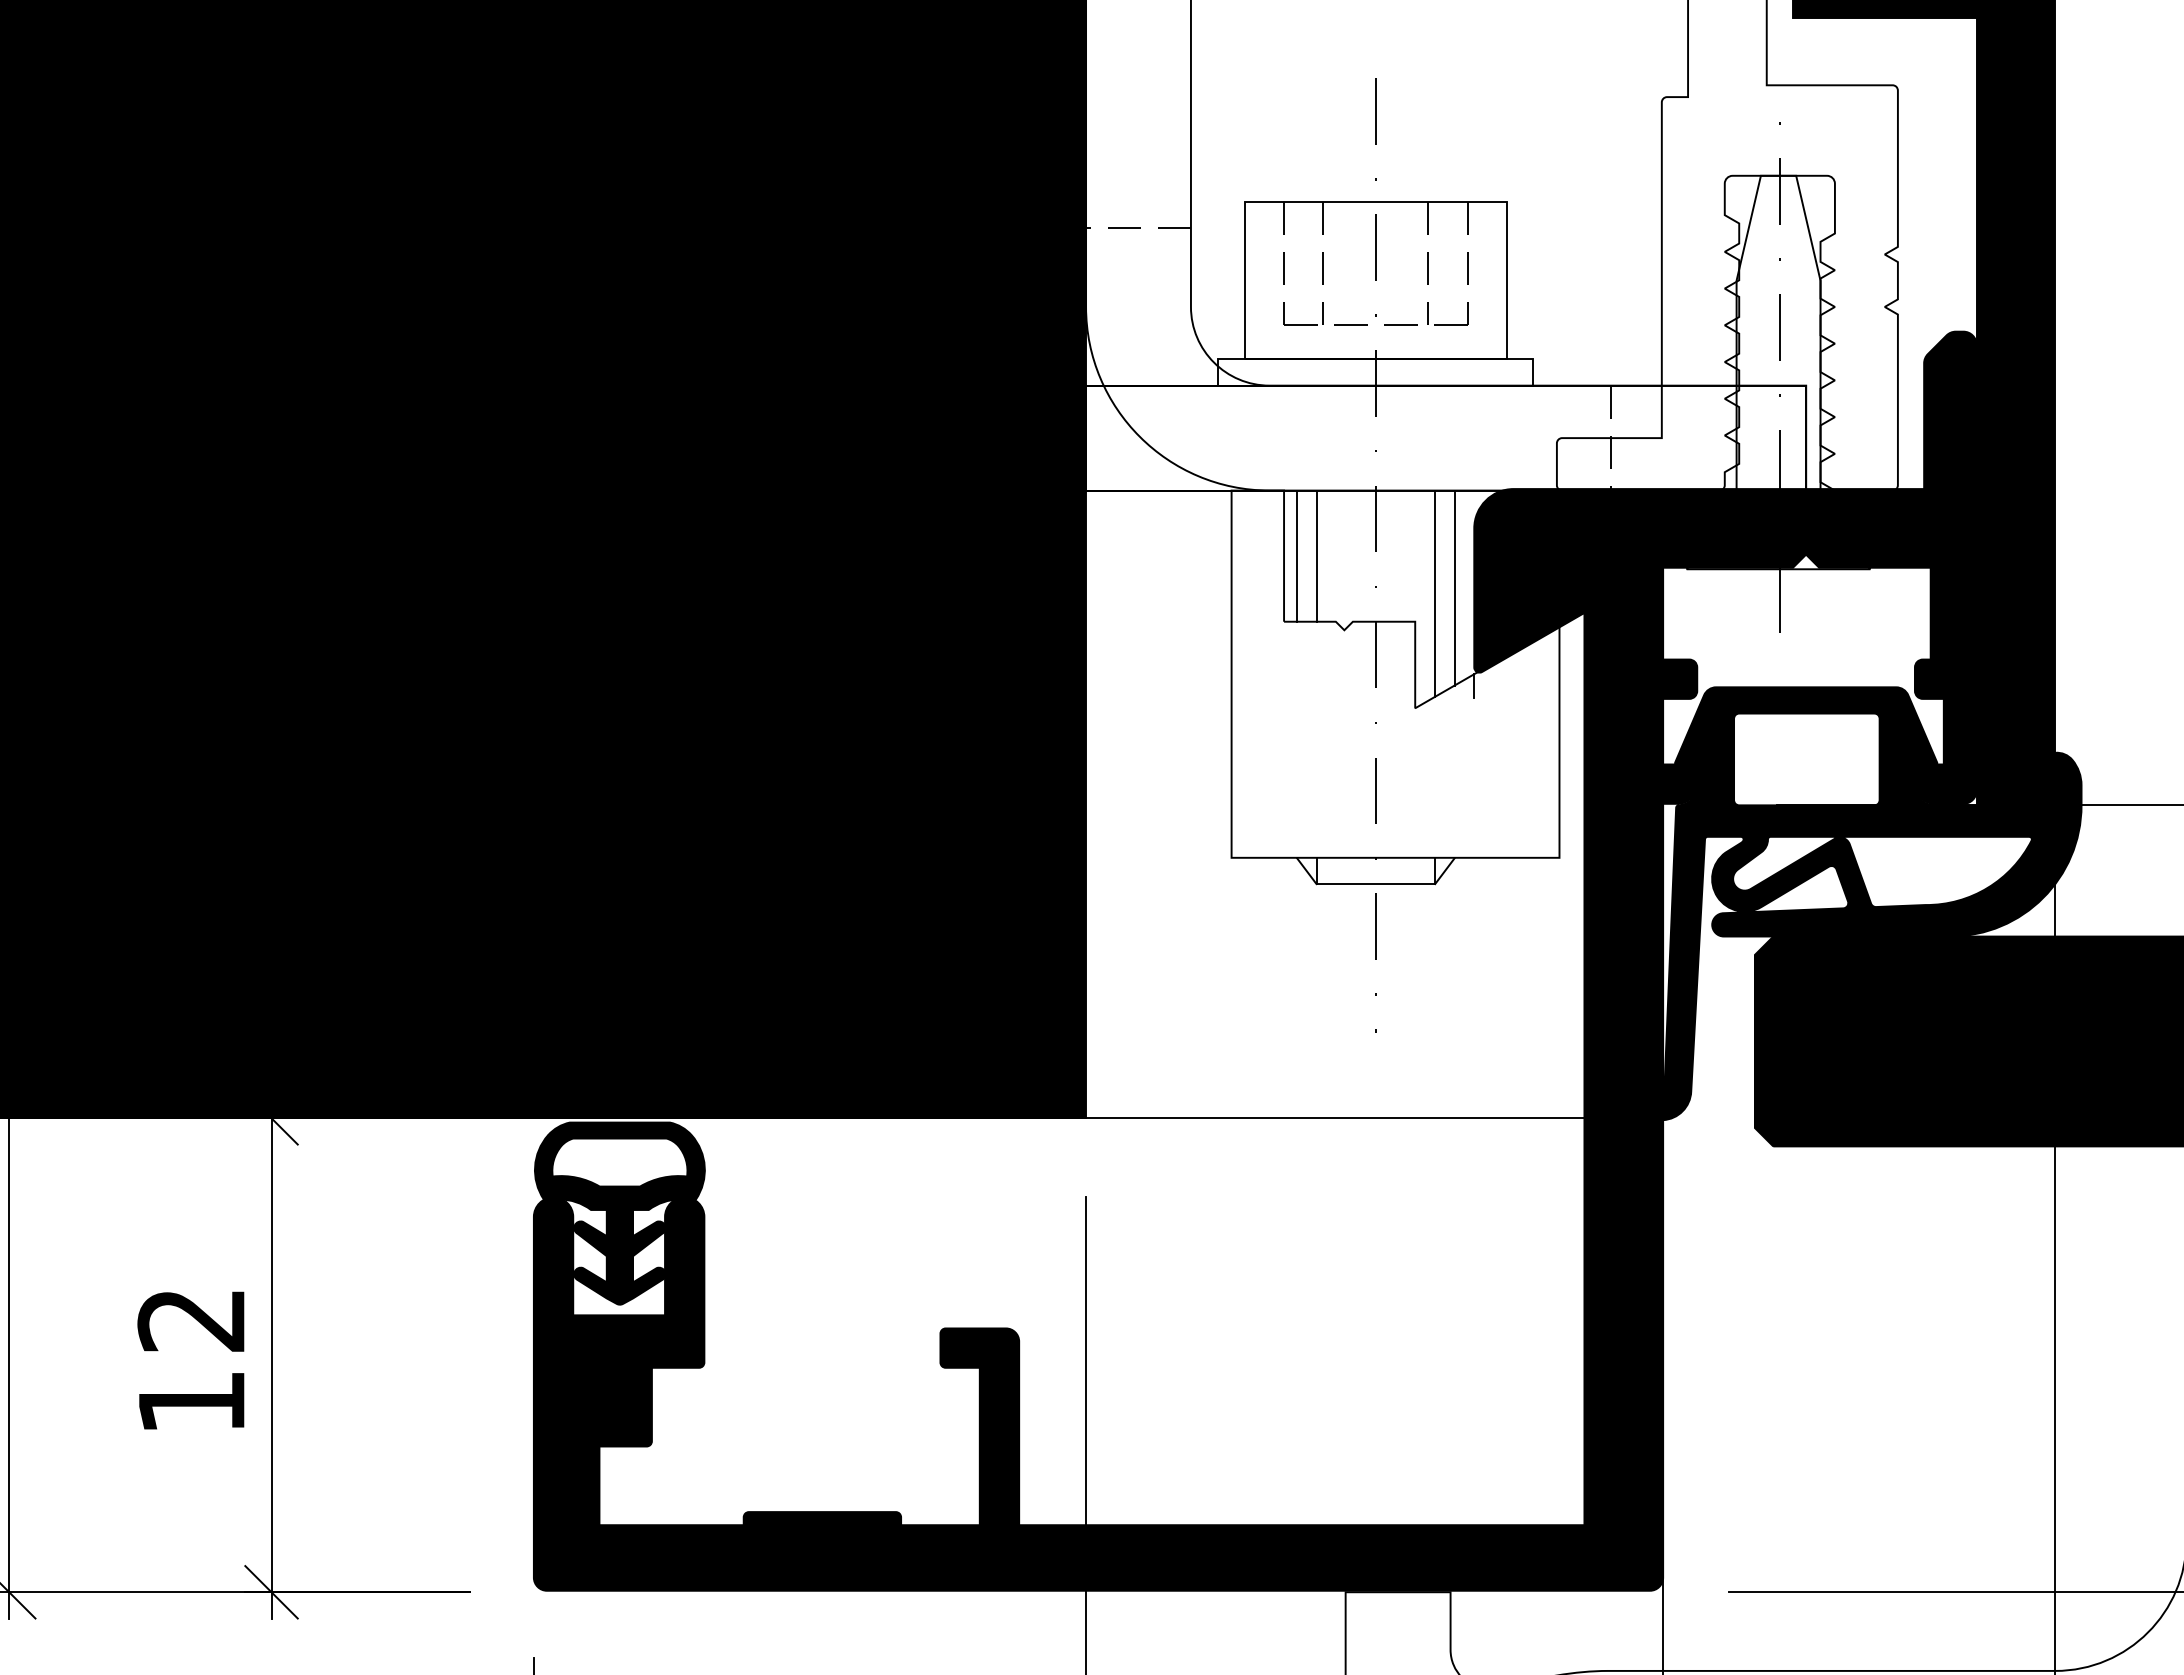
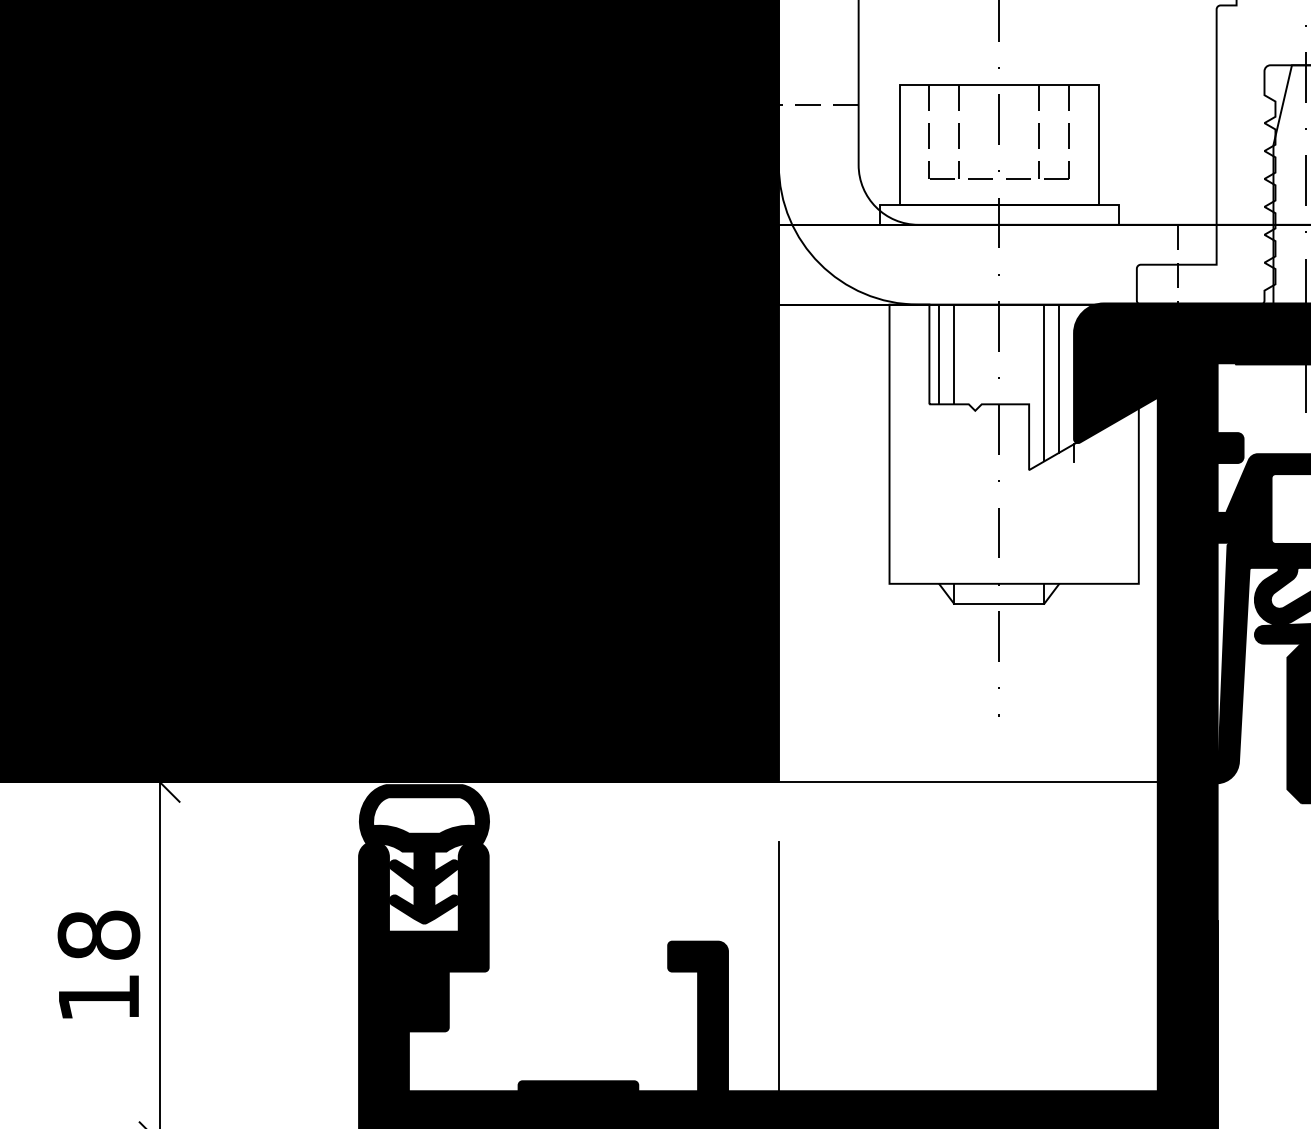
text: (191, 1319) -> (98, 934), 12 -> 18

